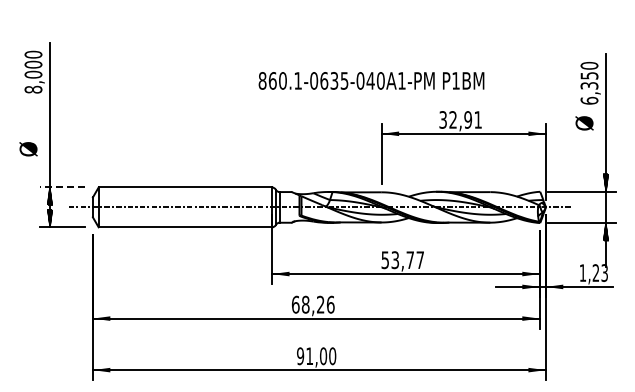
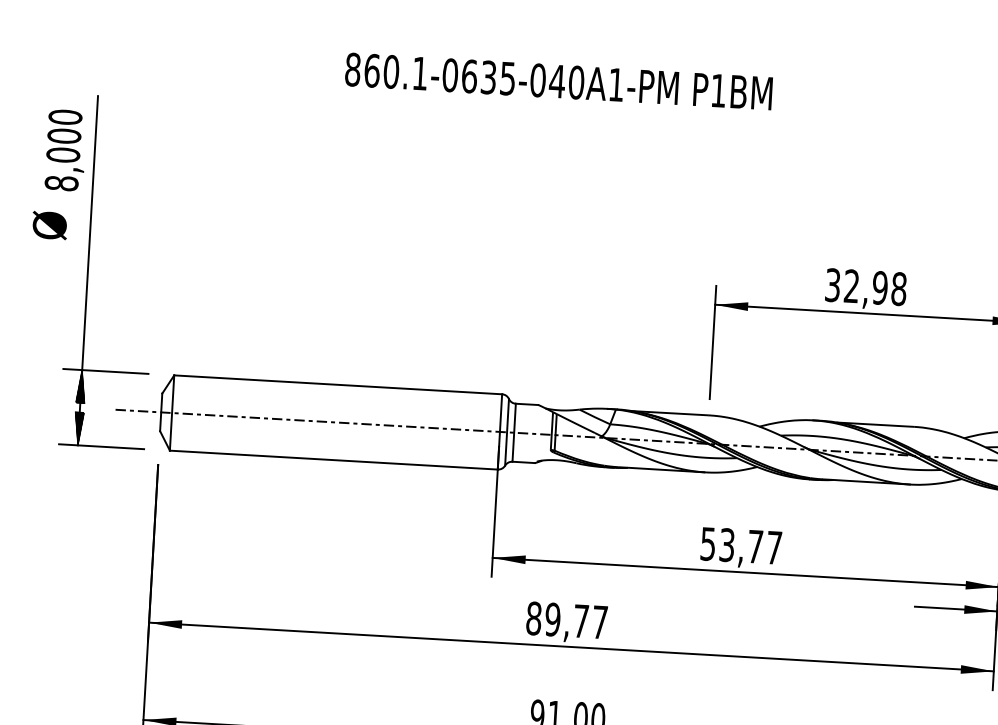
text: (371, 80) -> (558, 80), moved
text: (478, 119) -> (899, 288), 32,91 -> 32,98
text: (28, 149) -> (49, 225), moved
line: (62, 187) -> (105, 371), dashed -> solid
text: (312, 304) -> (565, 619), 68,26 -> 89,77

